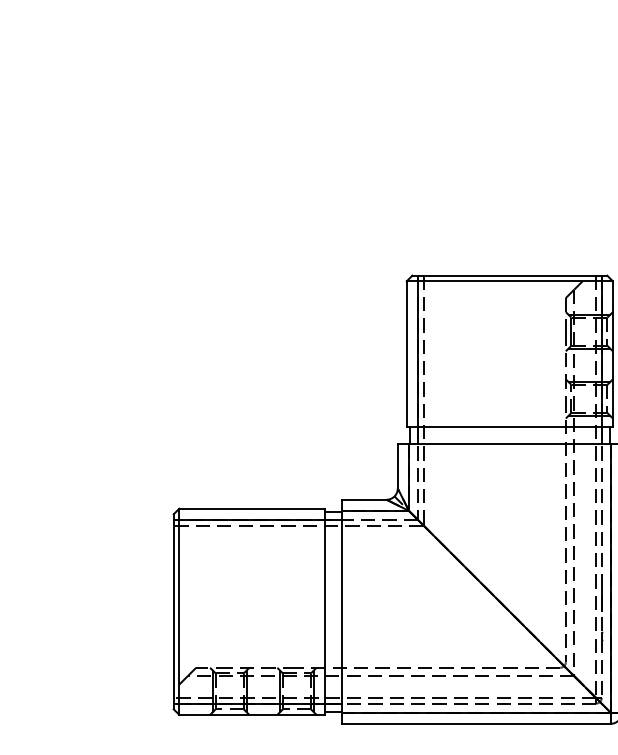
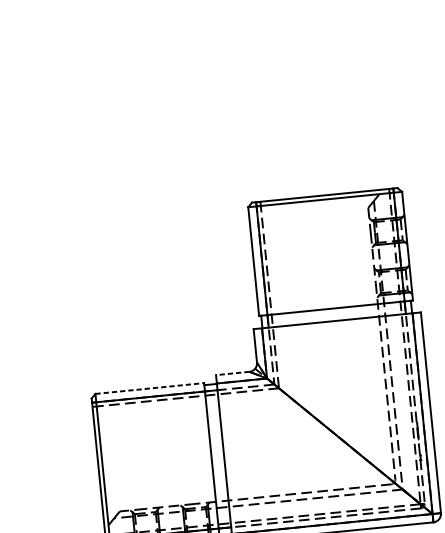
line: (363, 499) -> (232, 373), solid -> dashed
line: (252, 508) -> (150, 388), solid -> dashed

